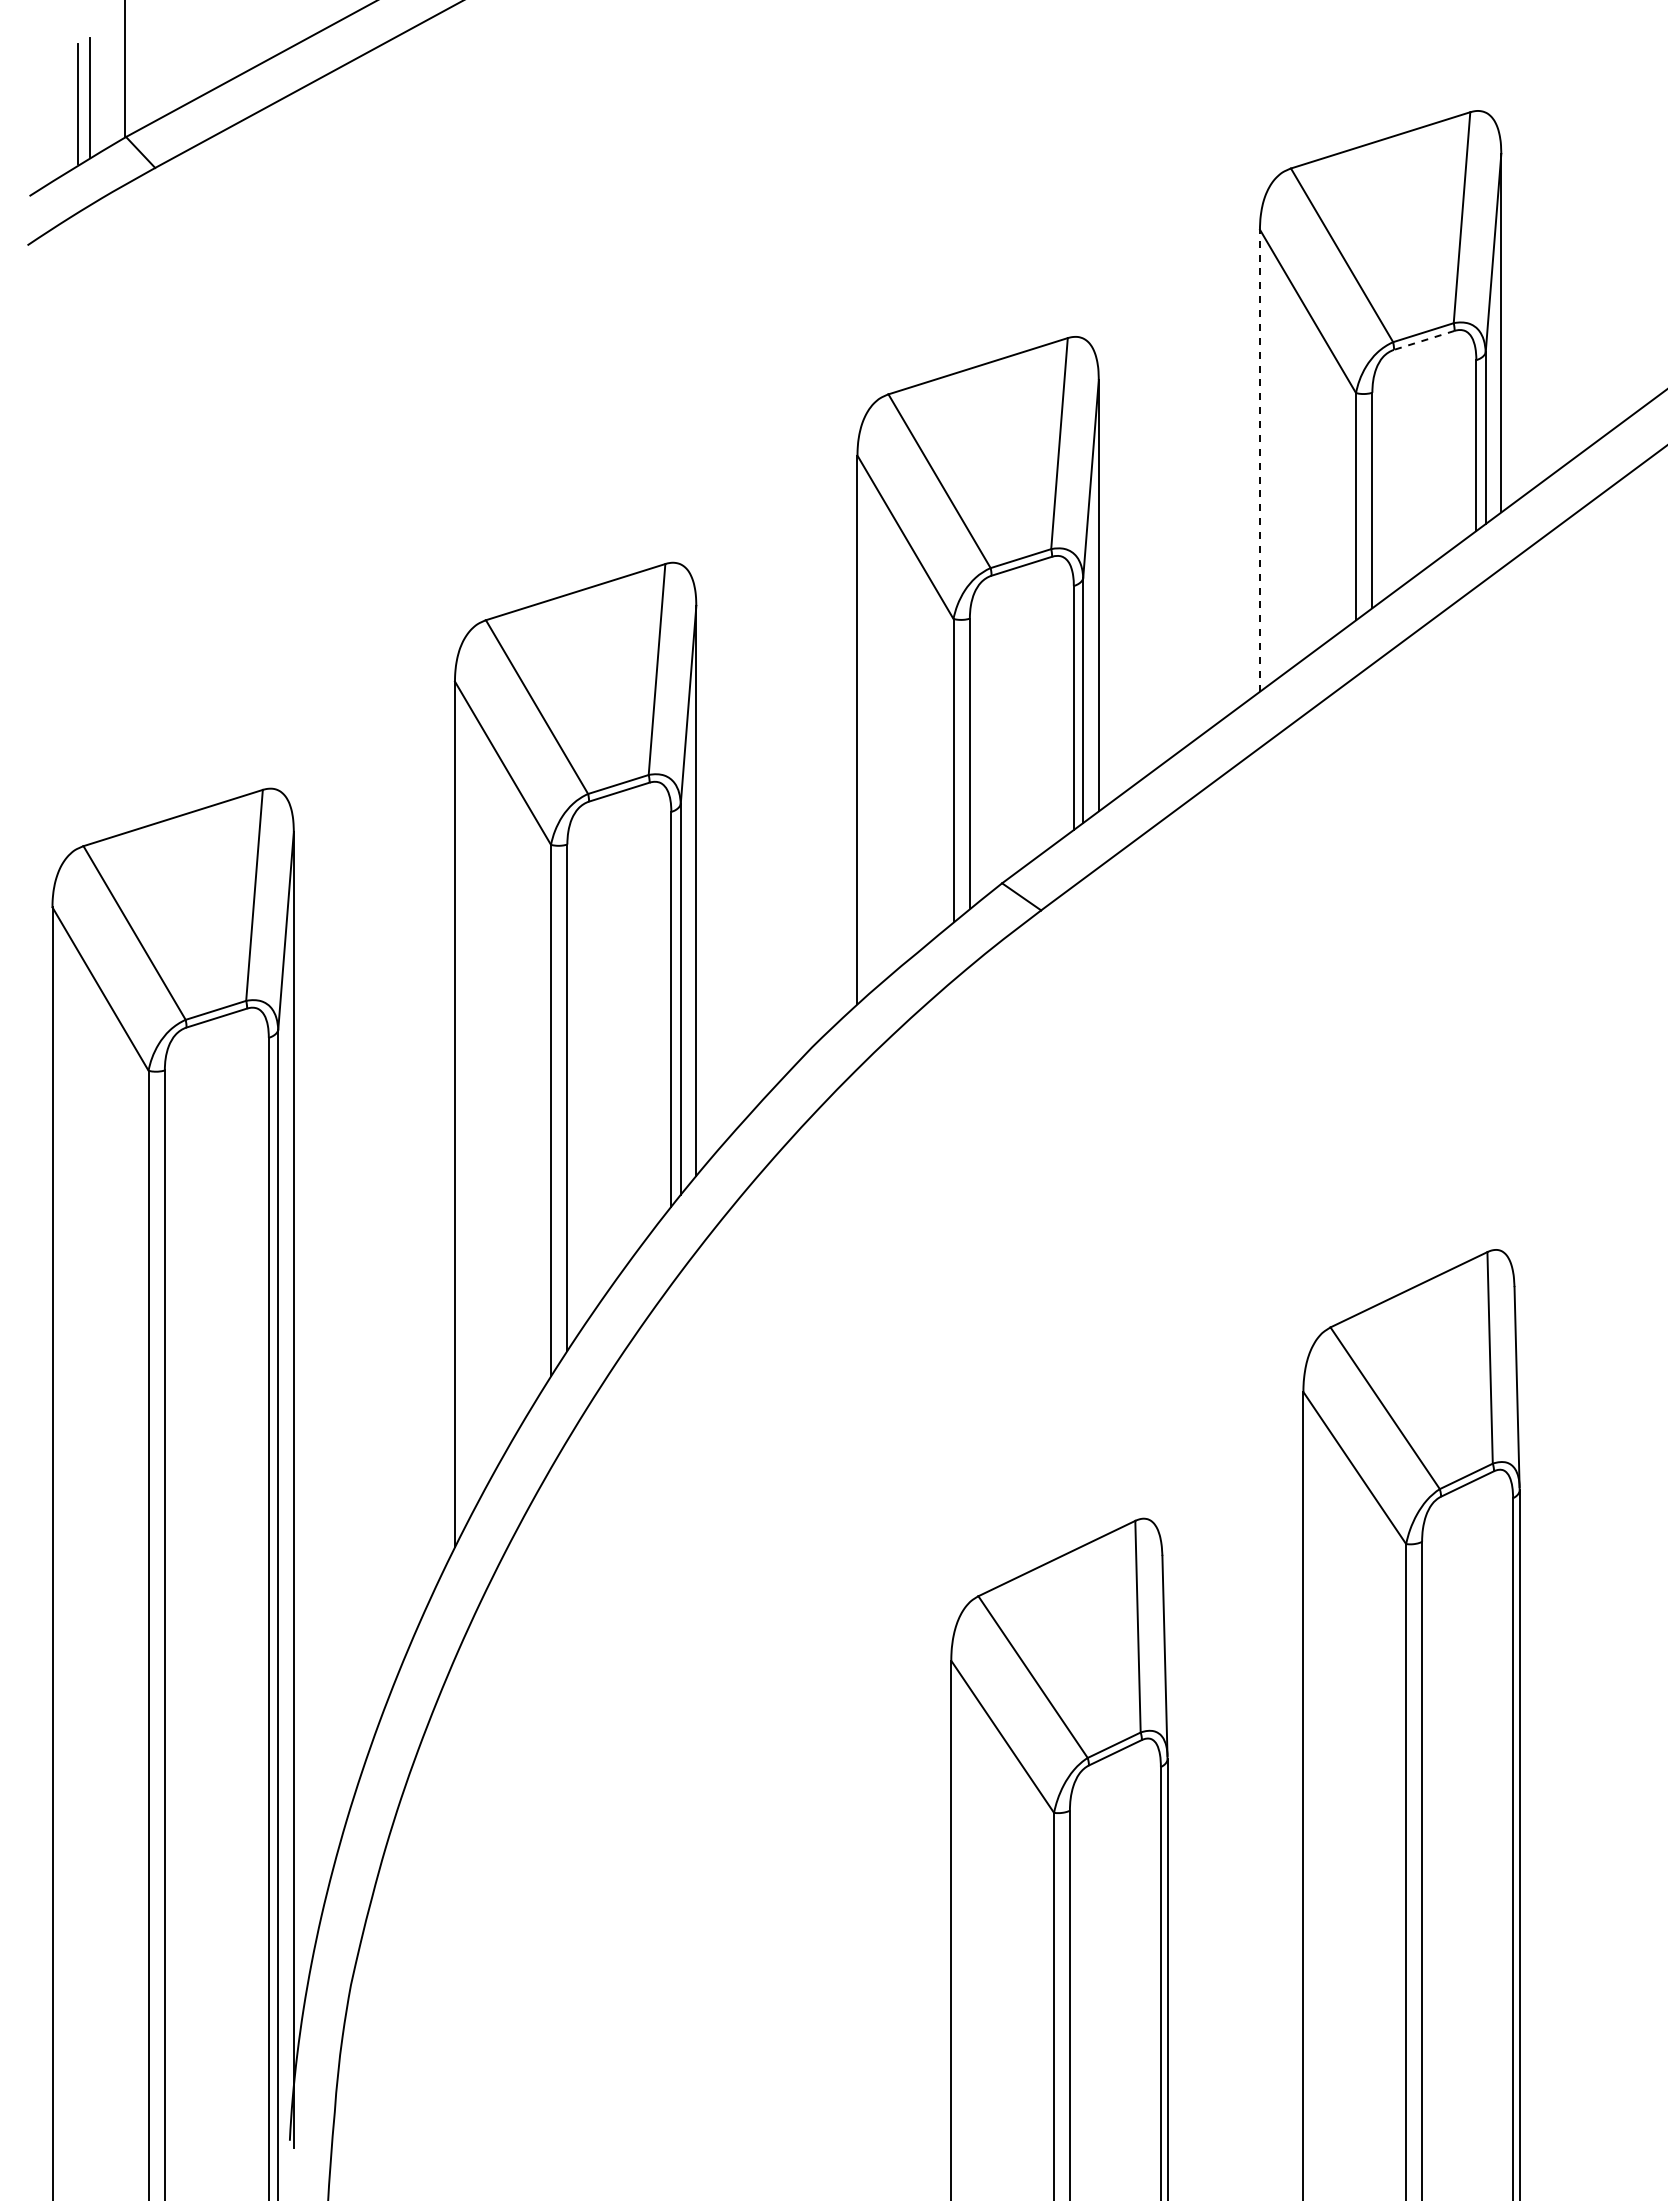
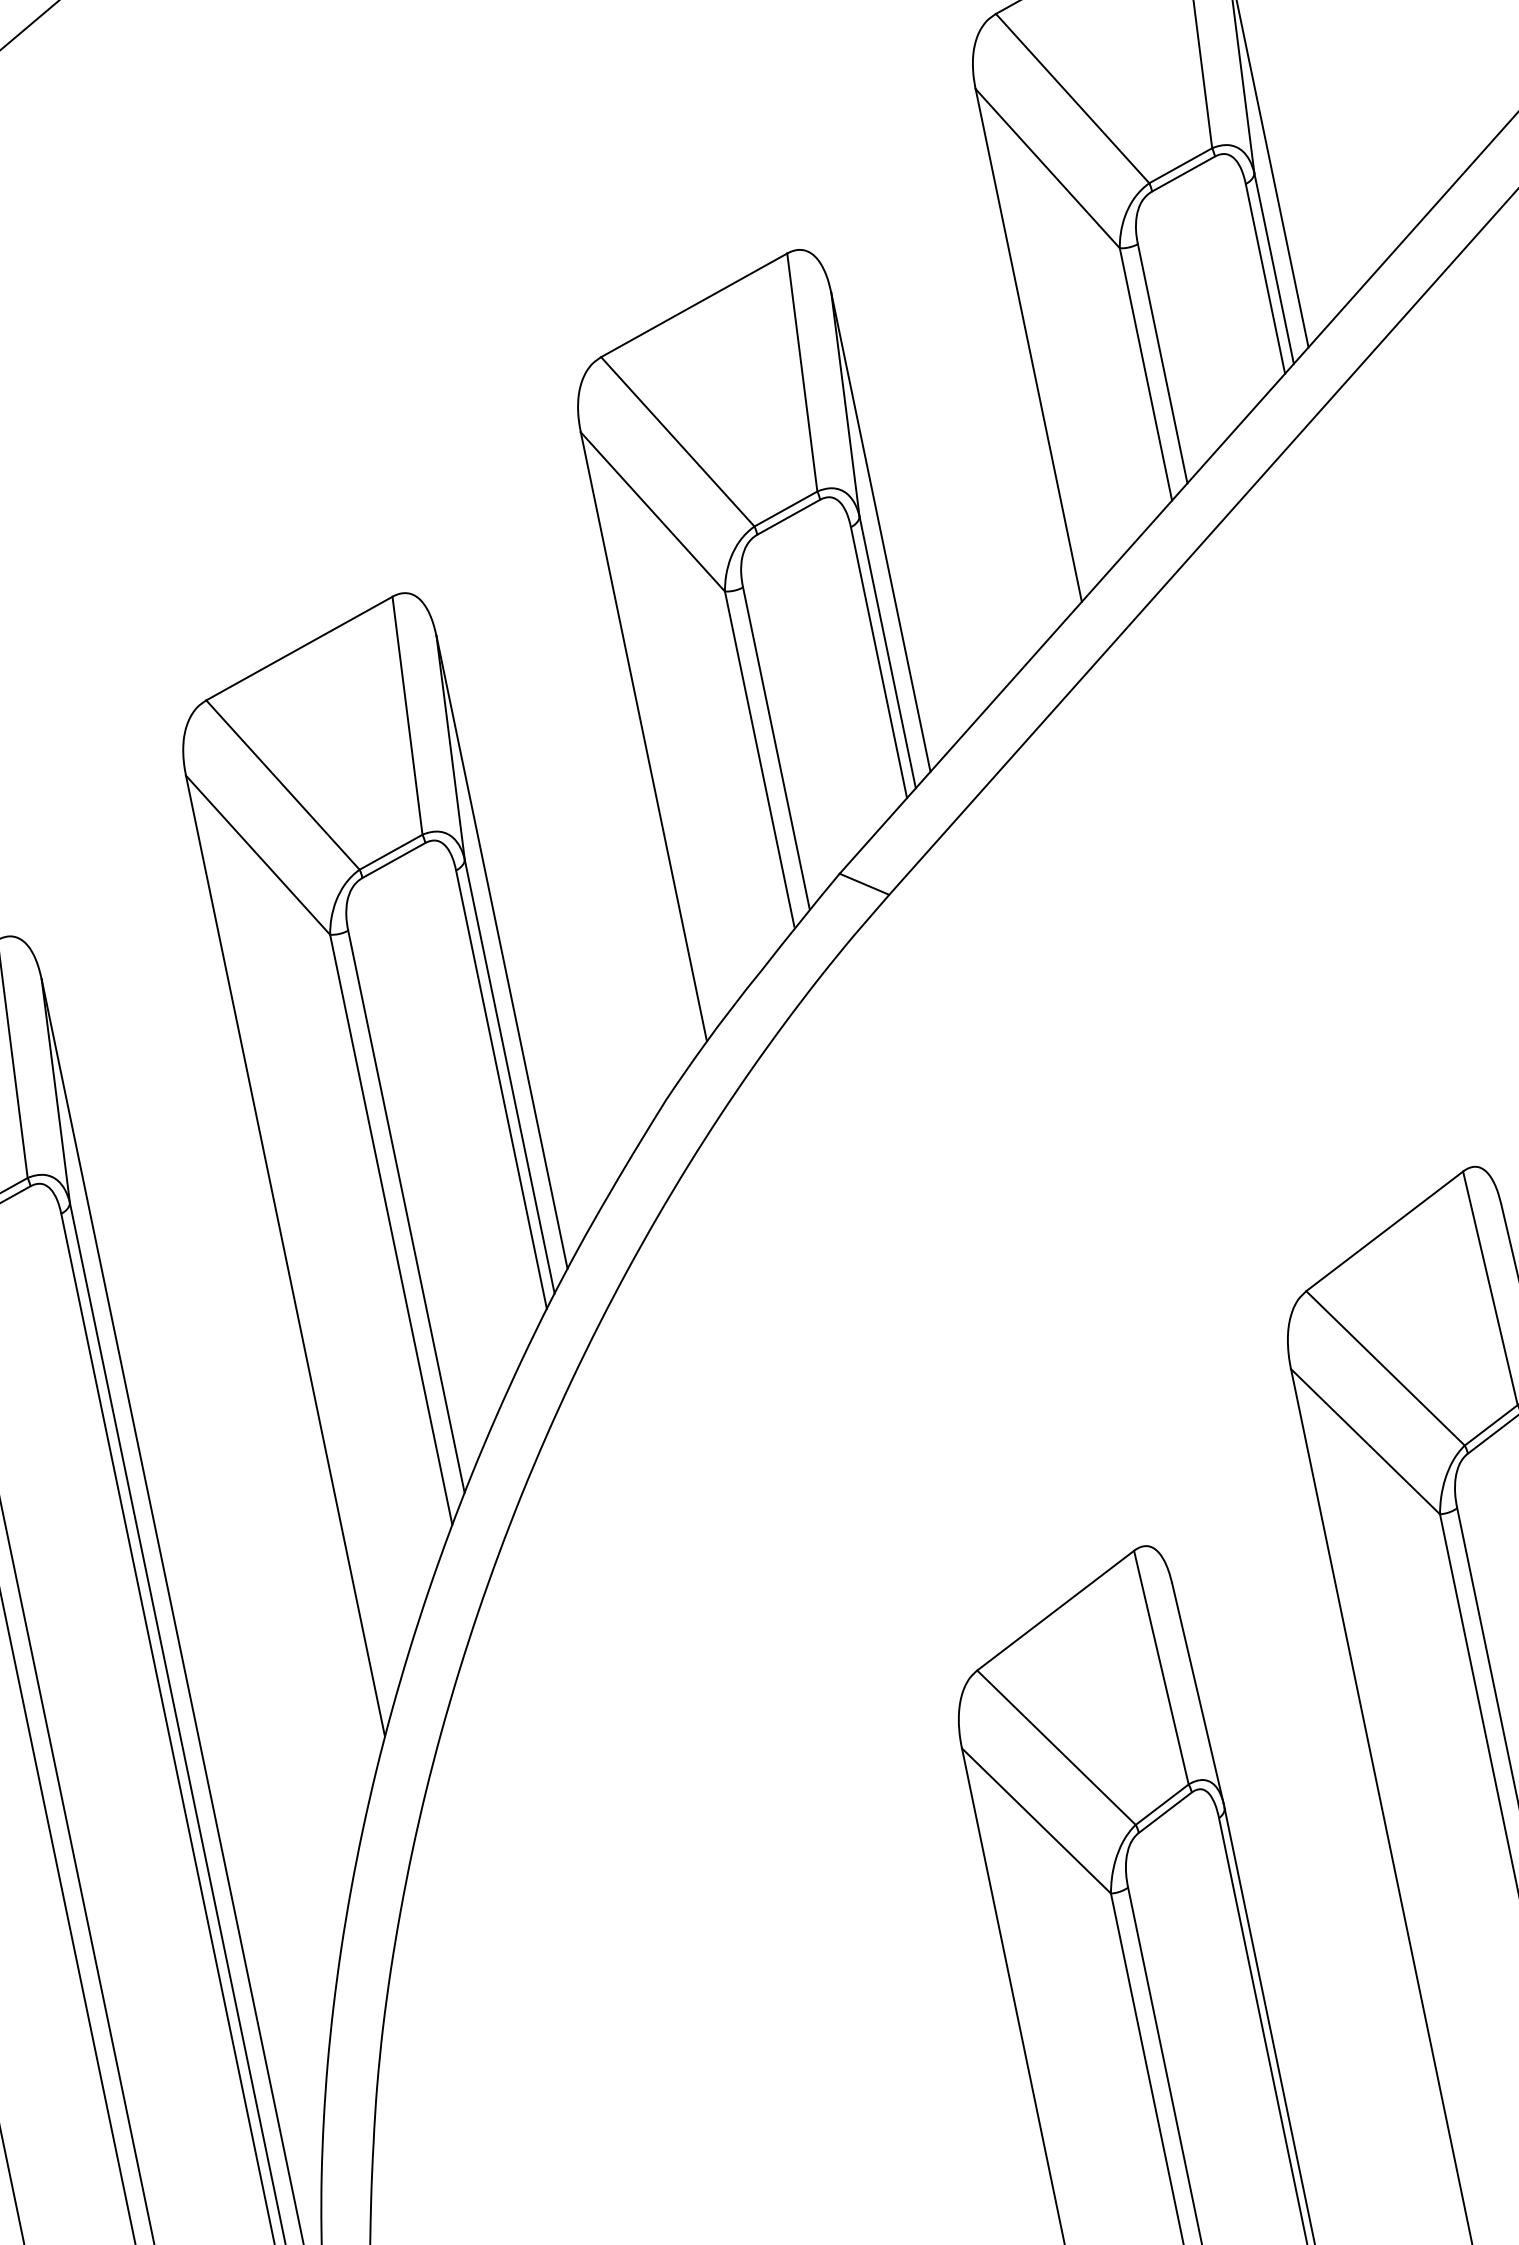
line: (1424, 340) -> (1183, 174), dashed -> solid
line: (1259, 460) -> (1028, 345), dashed -> solid

